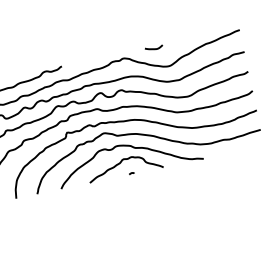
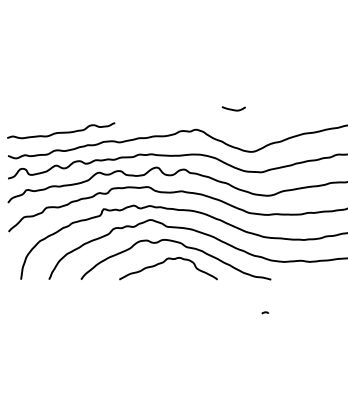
curve: (153, 48) -> (233, 109), moved
curve: (131, 173) -> (265, 312), moved

